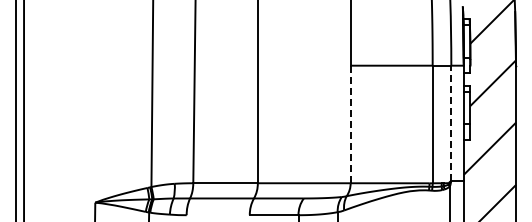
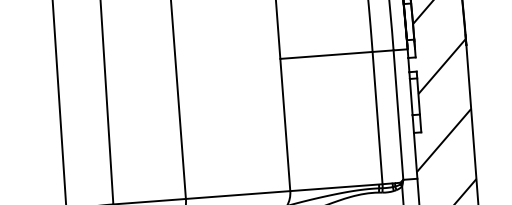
line: (451, 123) -> (398, 115), dashed -> solid
line: (350, 124) -> (285, 125), dashed -> solid

